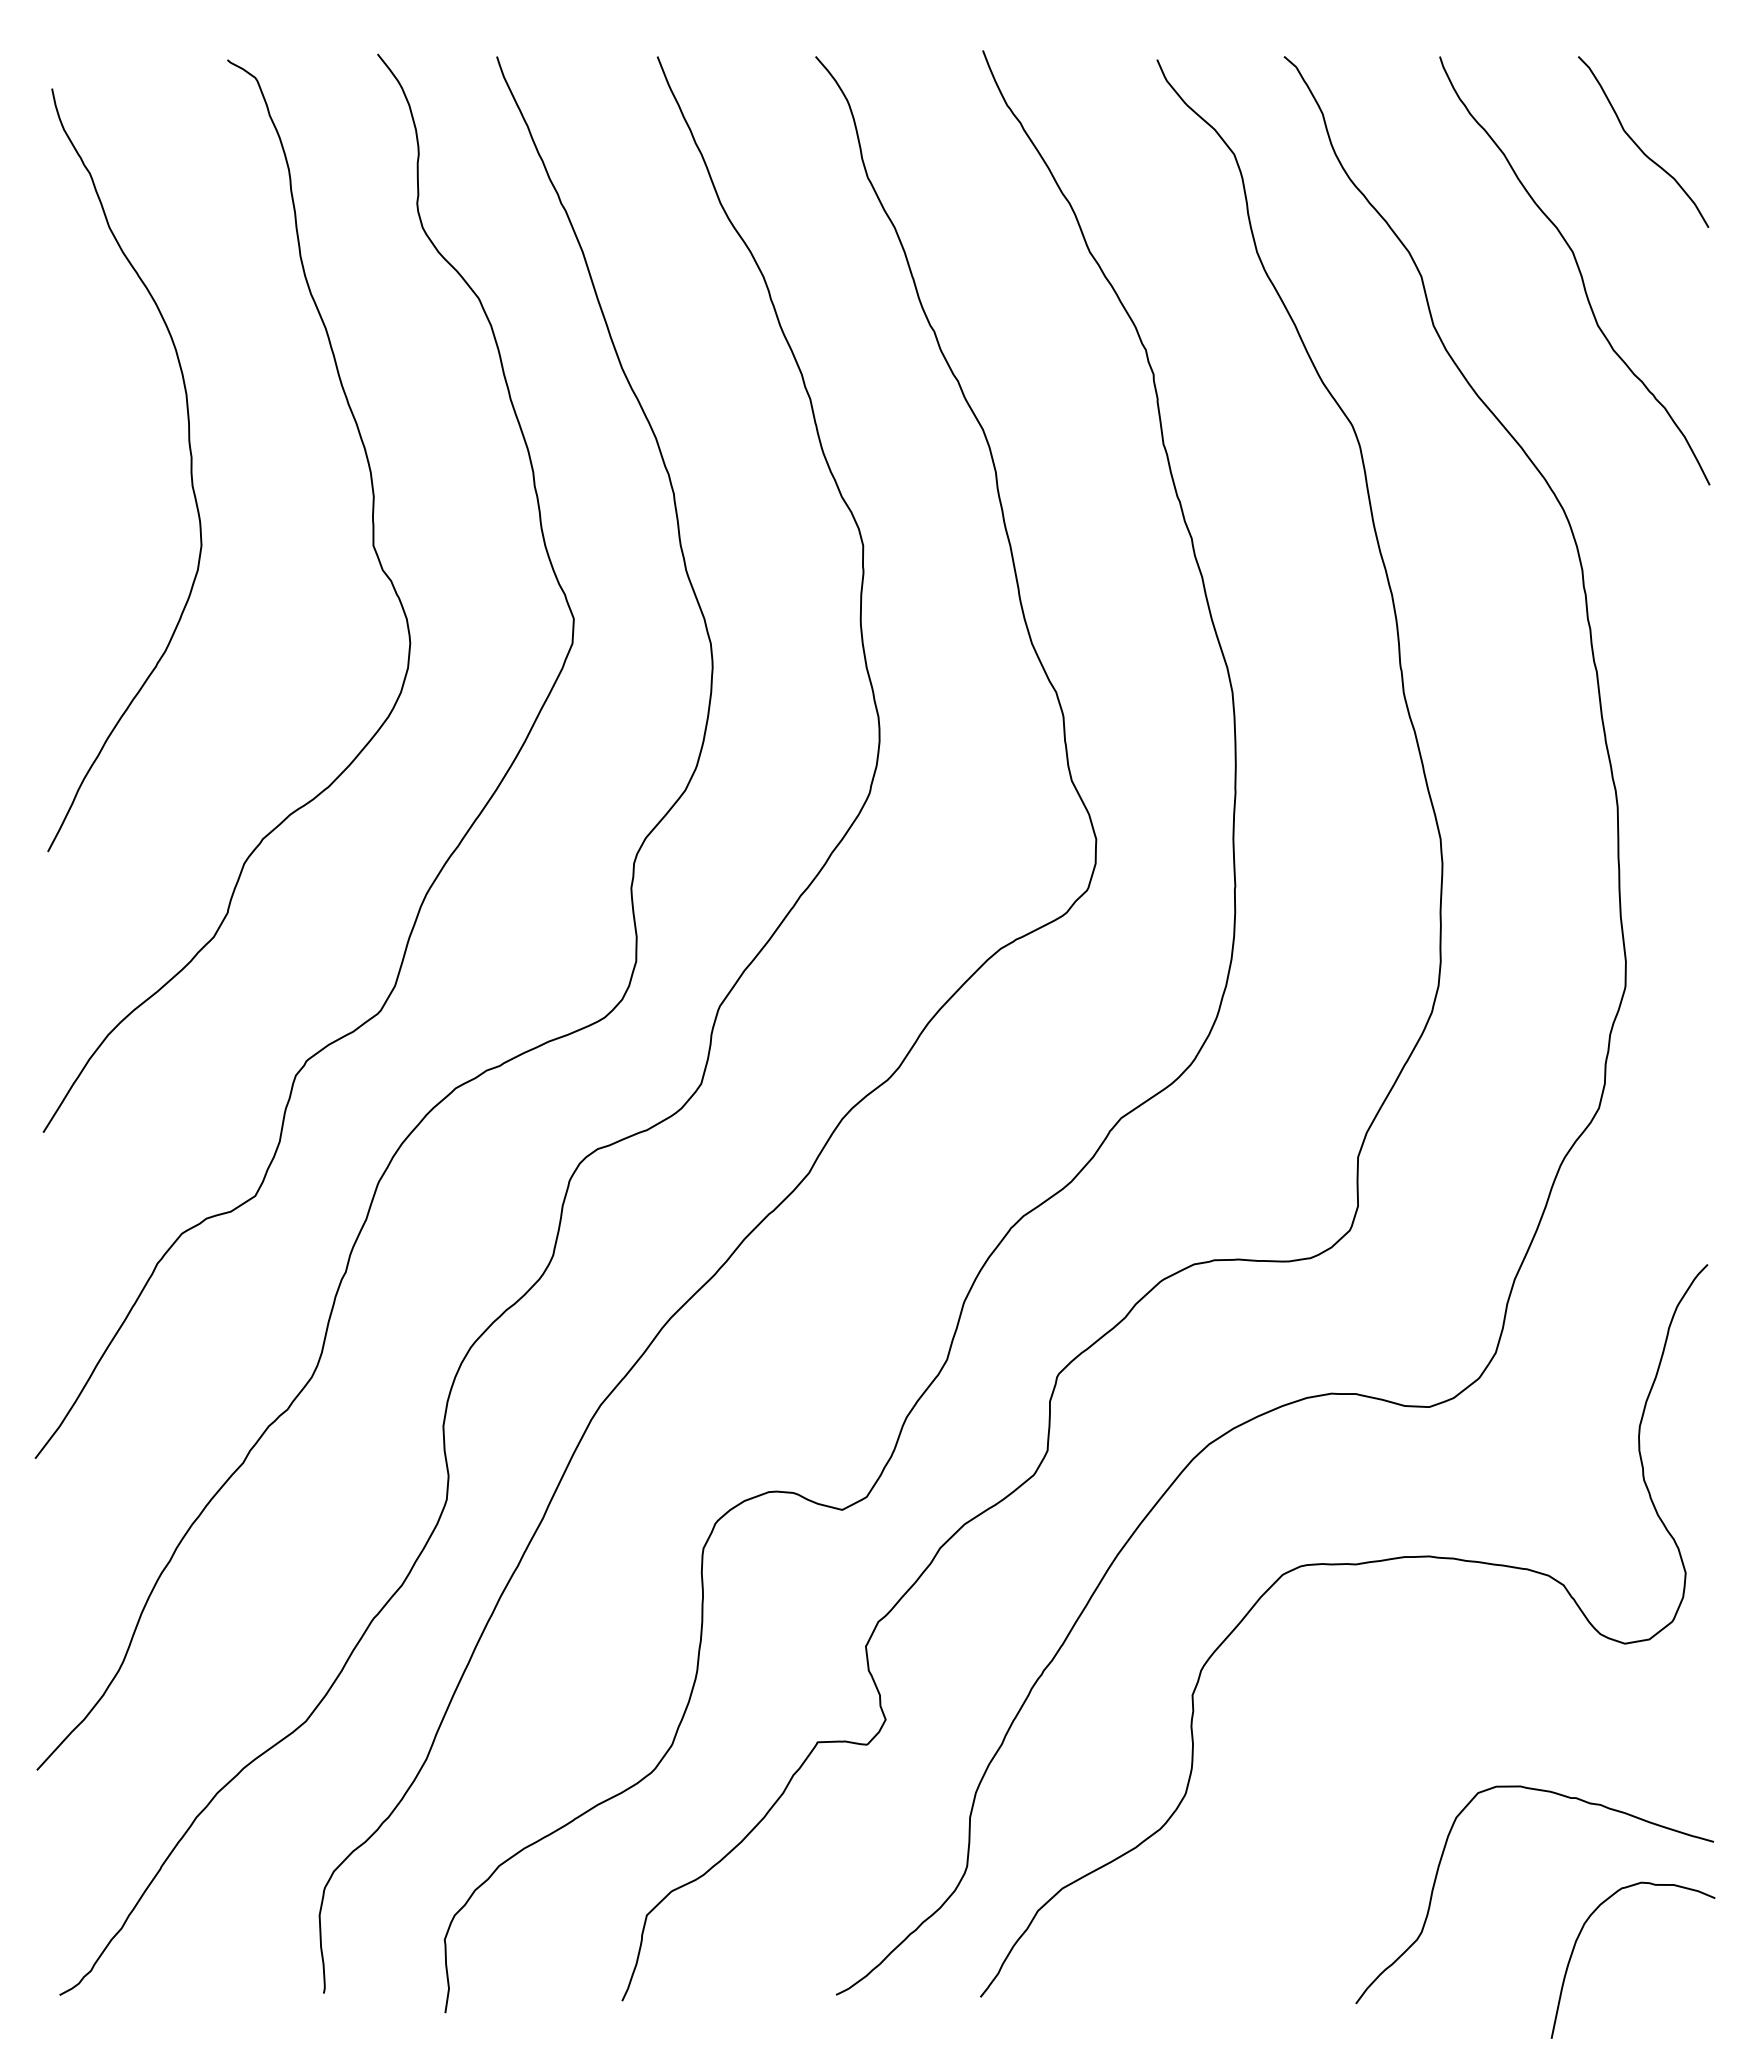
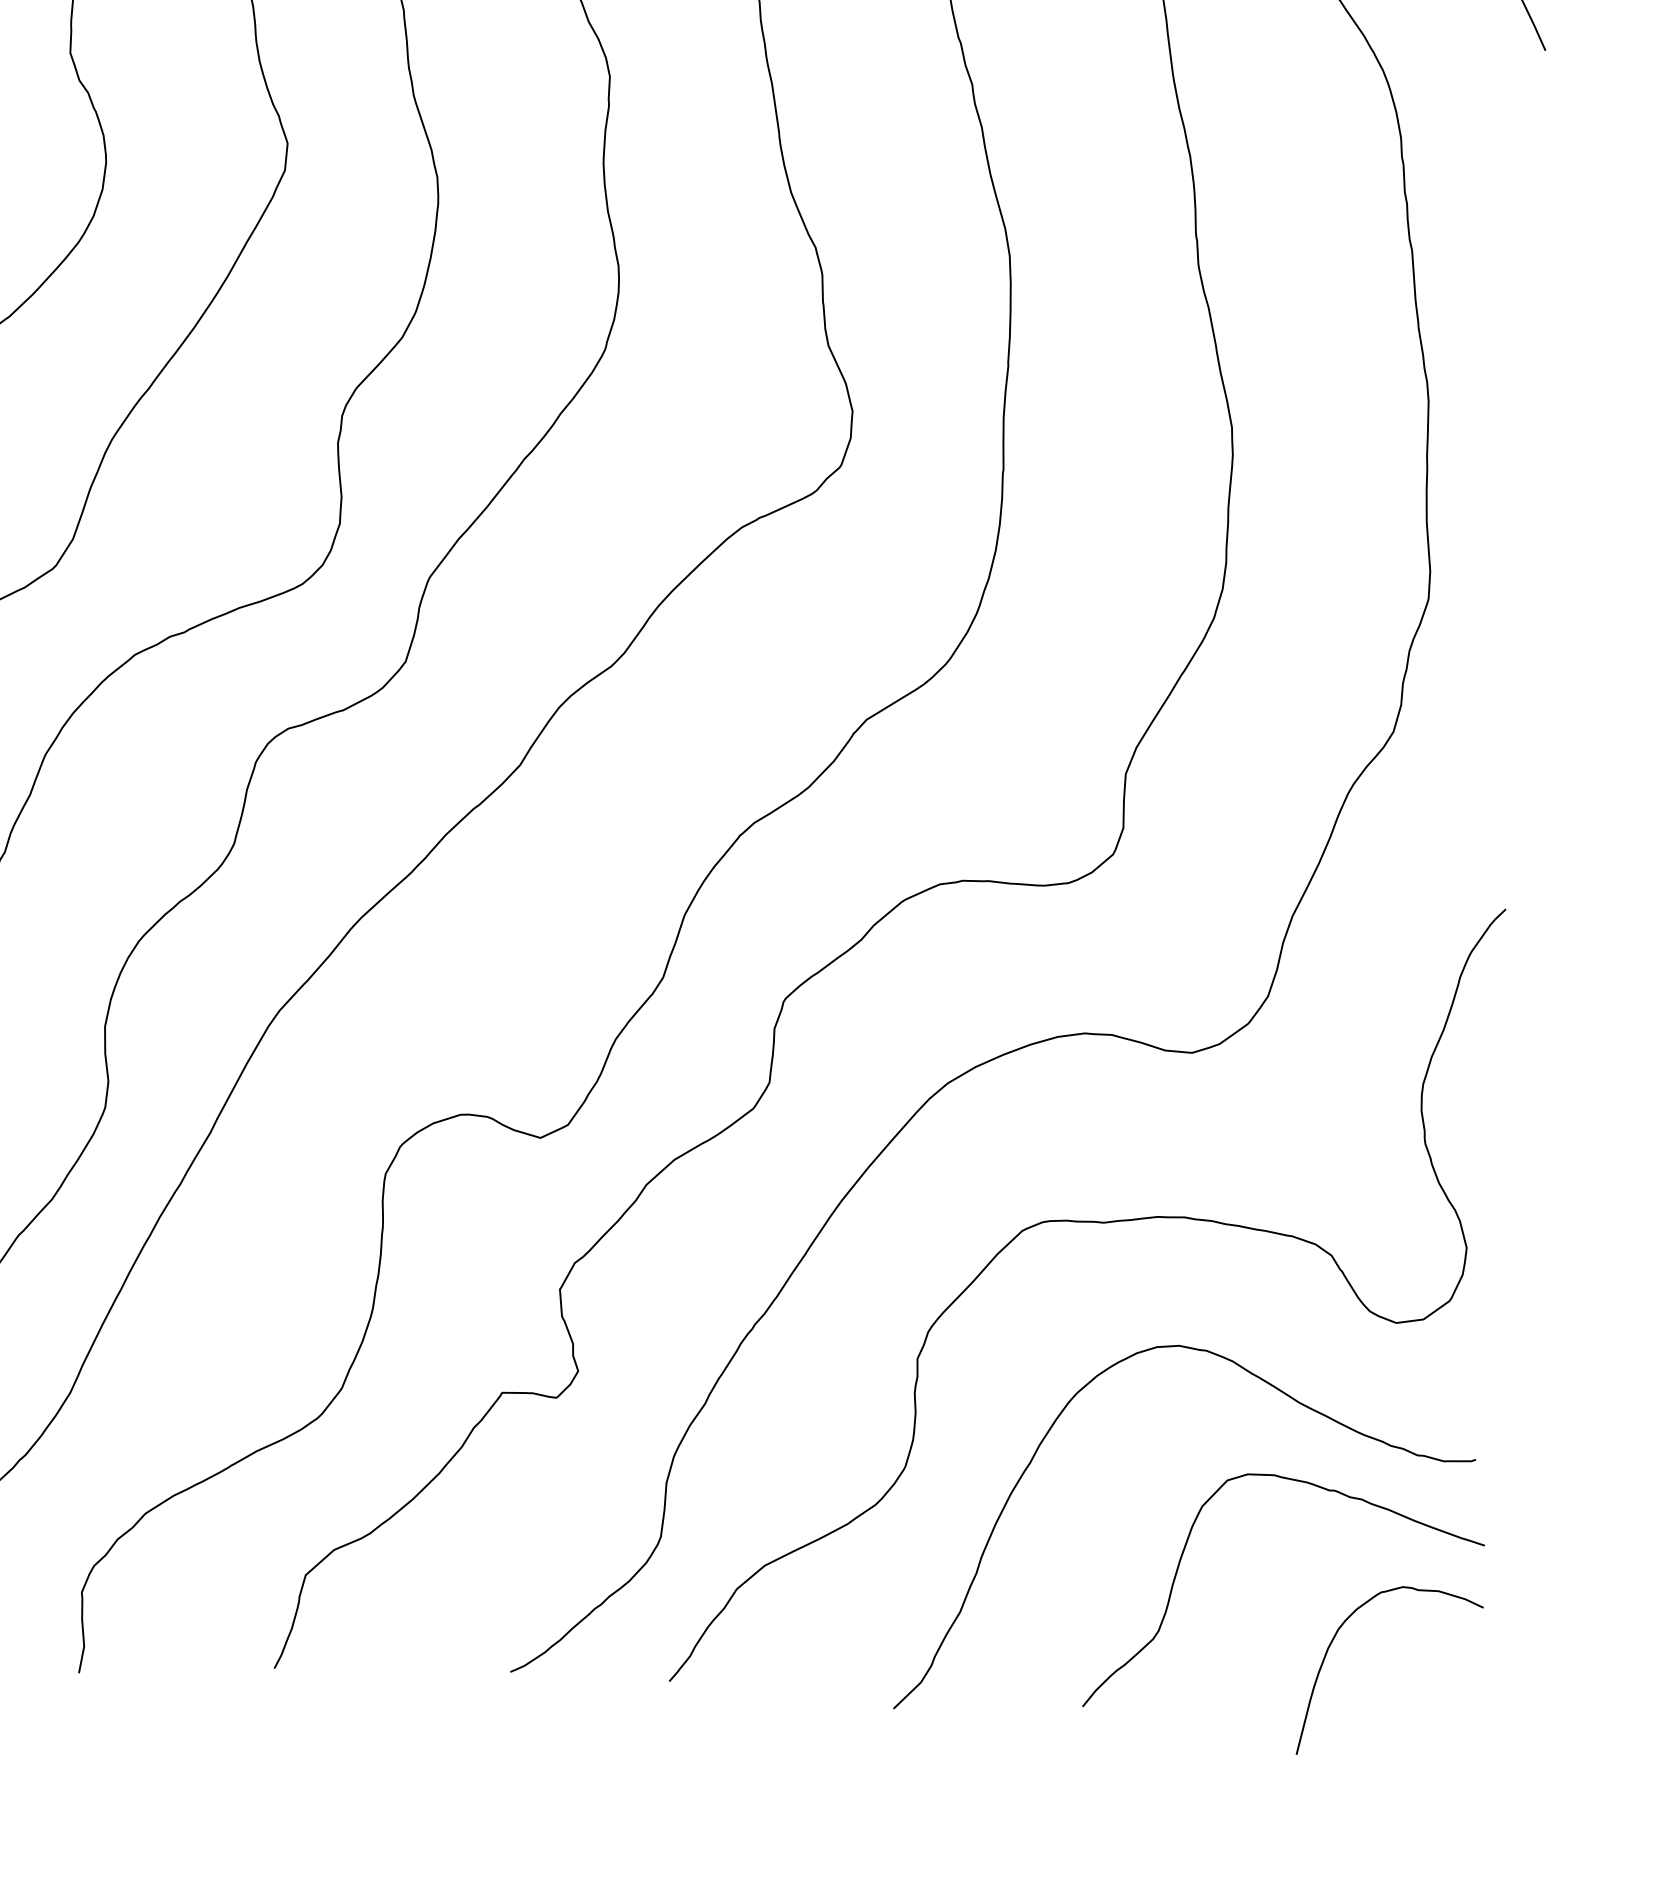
curve: (1516, 1707) -> (1273, 1388), added

